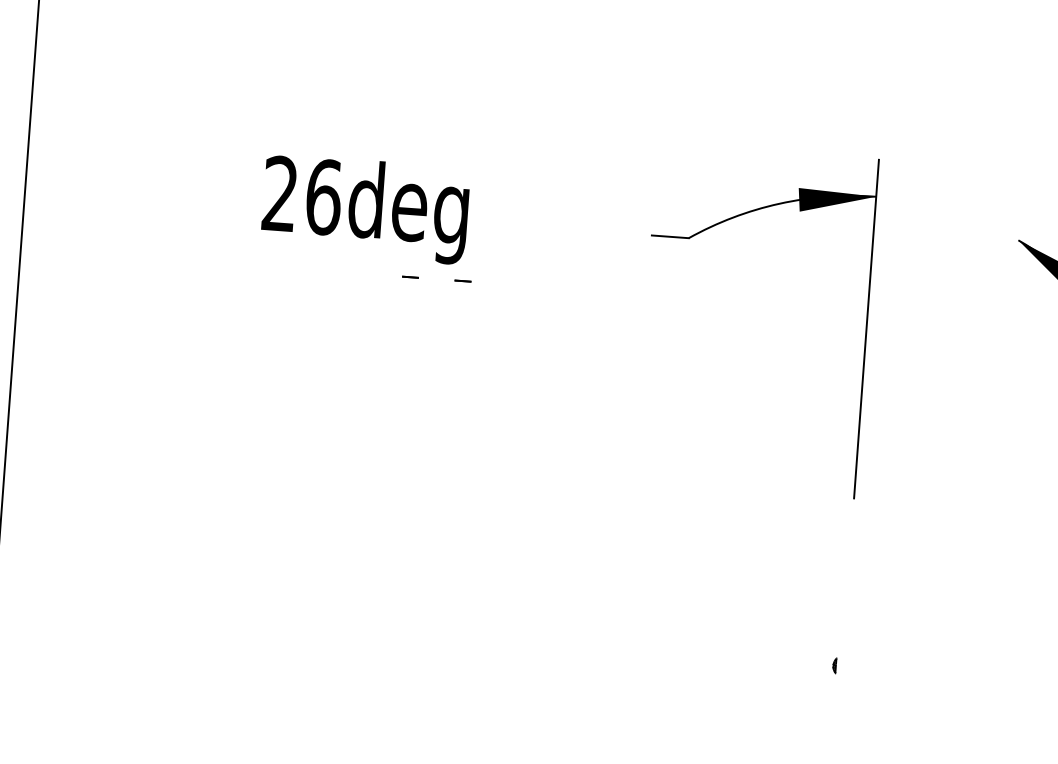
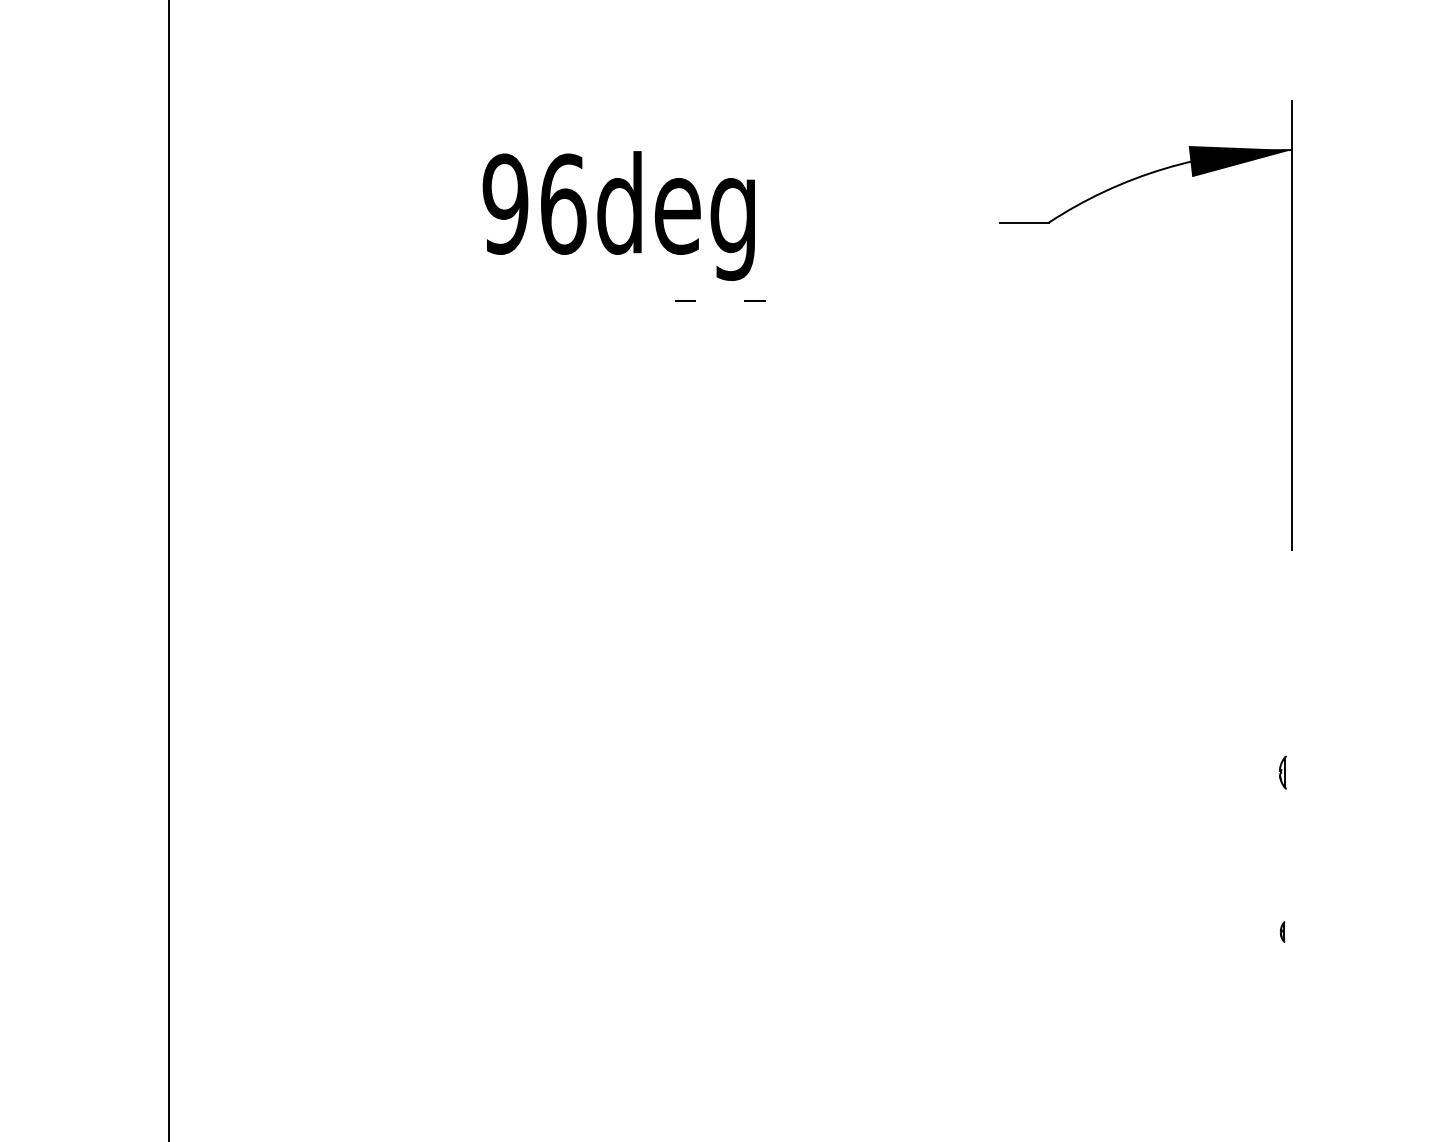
text: (280, 193) -> (505, 203), 26deg -> 96deg
part: (834, 665) -> (1282, 772), size x1.6

